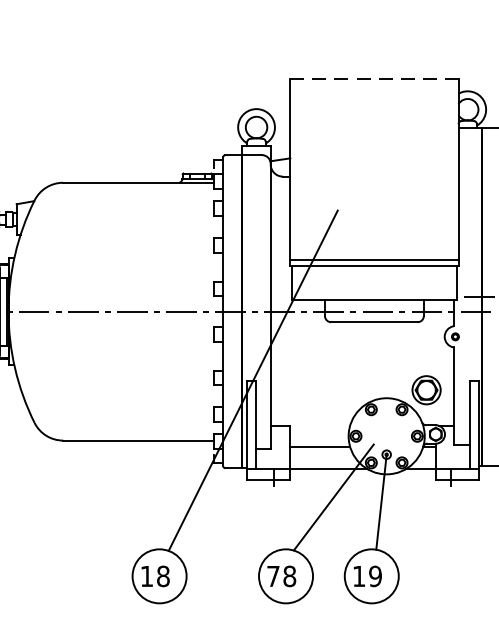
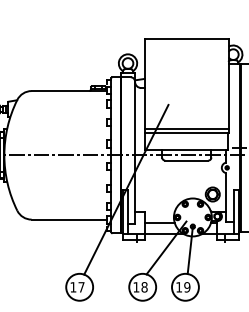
line: (373, 79) -> (186, 39), dashed -> solid
text: (163, 576) -> (81, 287), 18 -> 17
text: (273, 576) -> (136, 287), 78 -> 18

